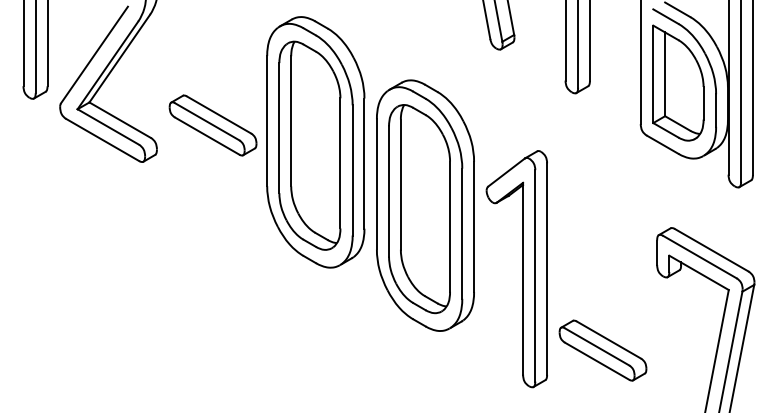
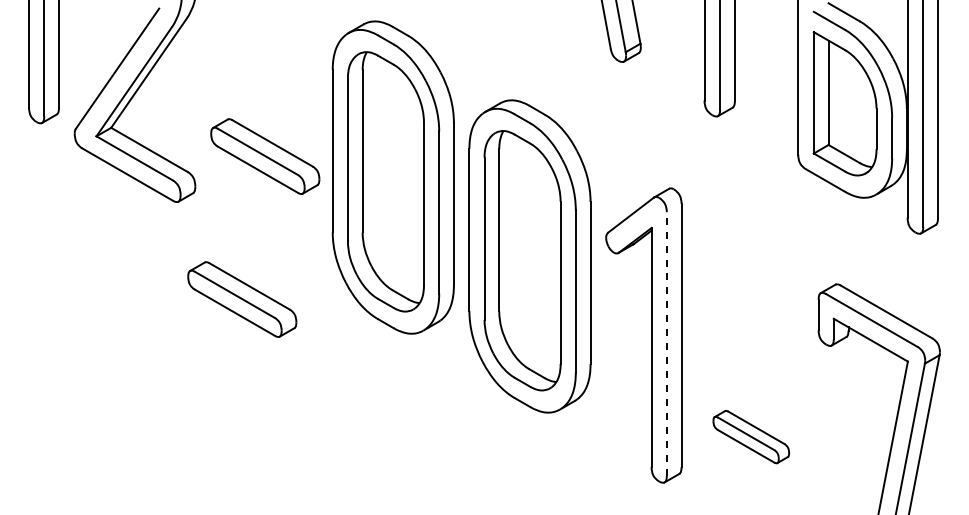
part: (194, 240) -> (242, 299), added
line: (535, 275) -> (666, 343), solid -> dashed
part: (603, 350) -> (751, 436), size x0.7

